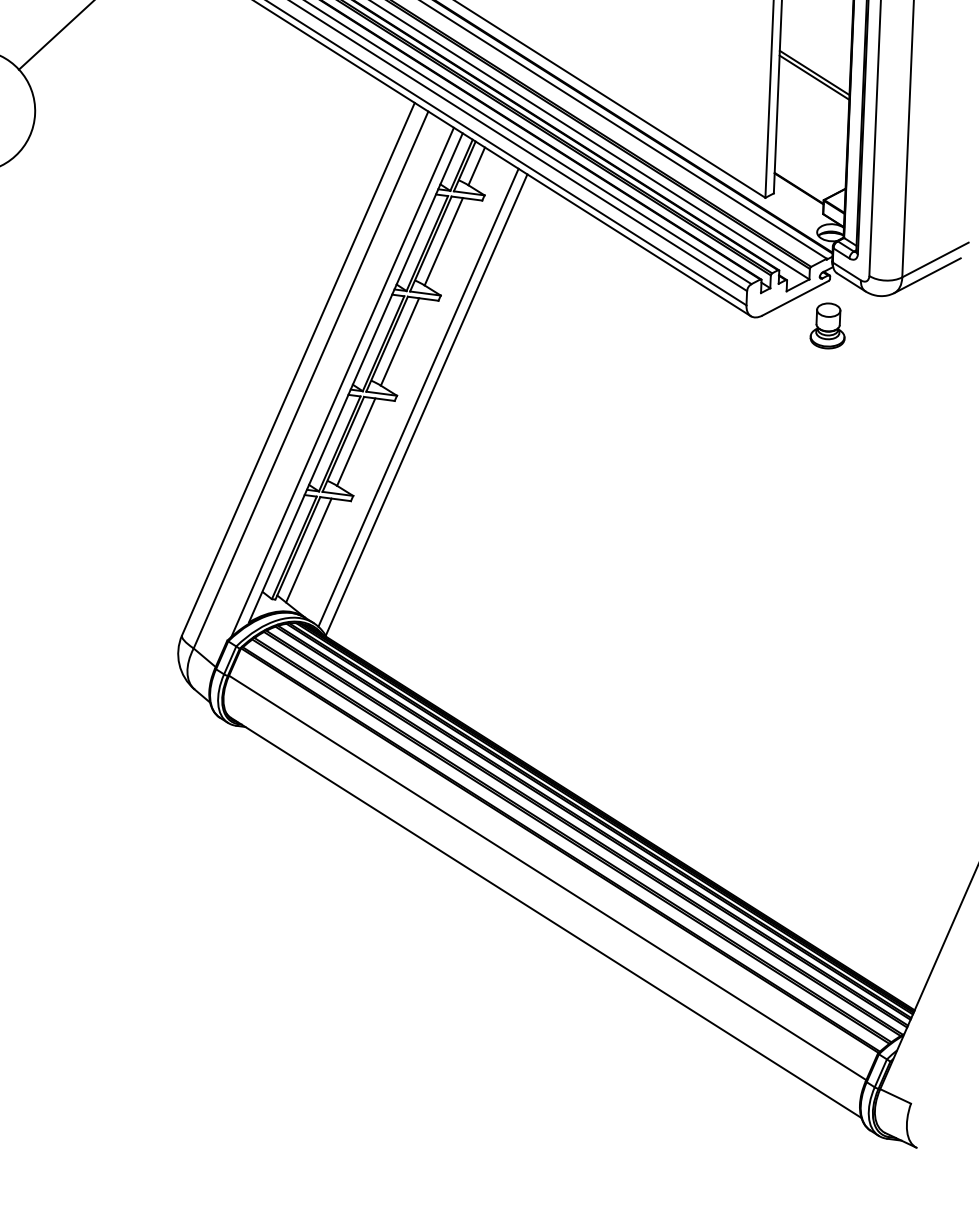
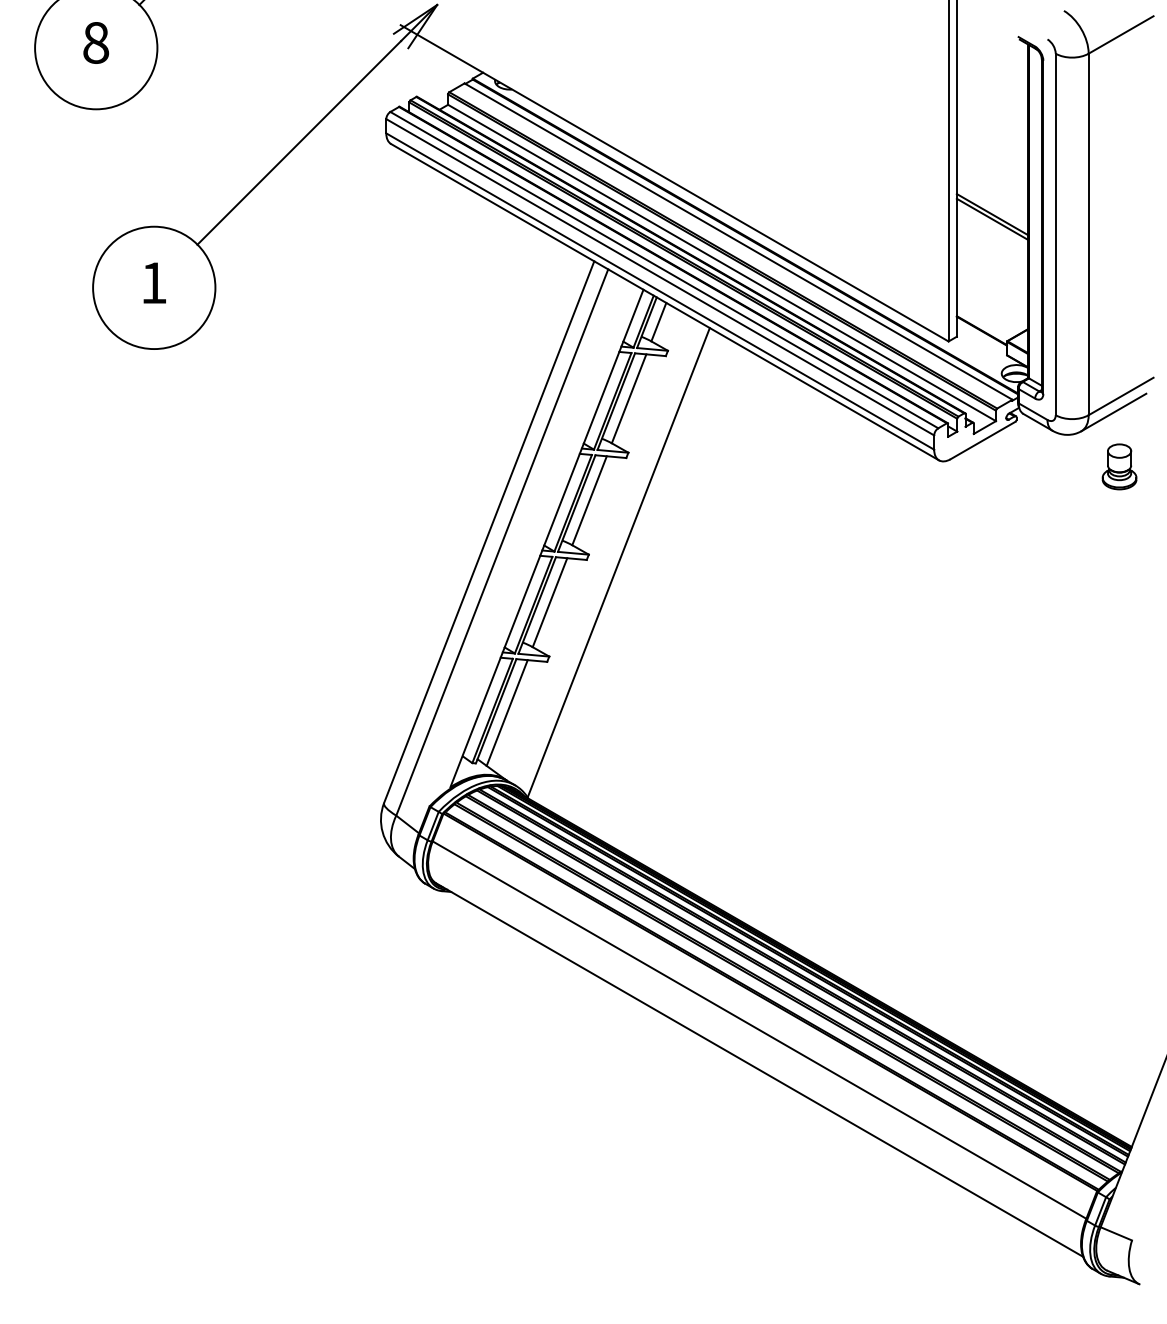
part: (828, 325) -> (1119, 466), moved
line: (342, 382) -> (533, 543), removed
line: (418, 397) -> (610, 555), removed

